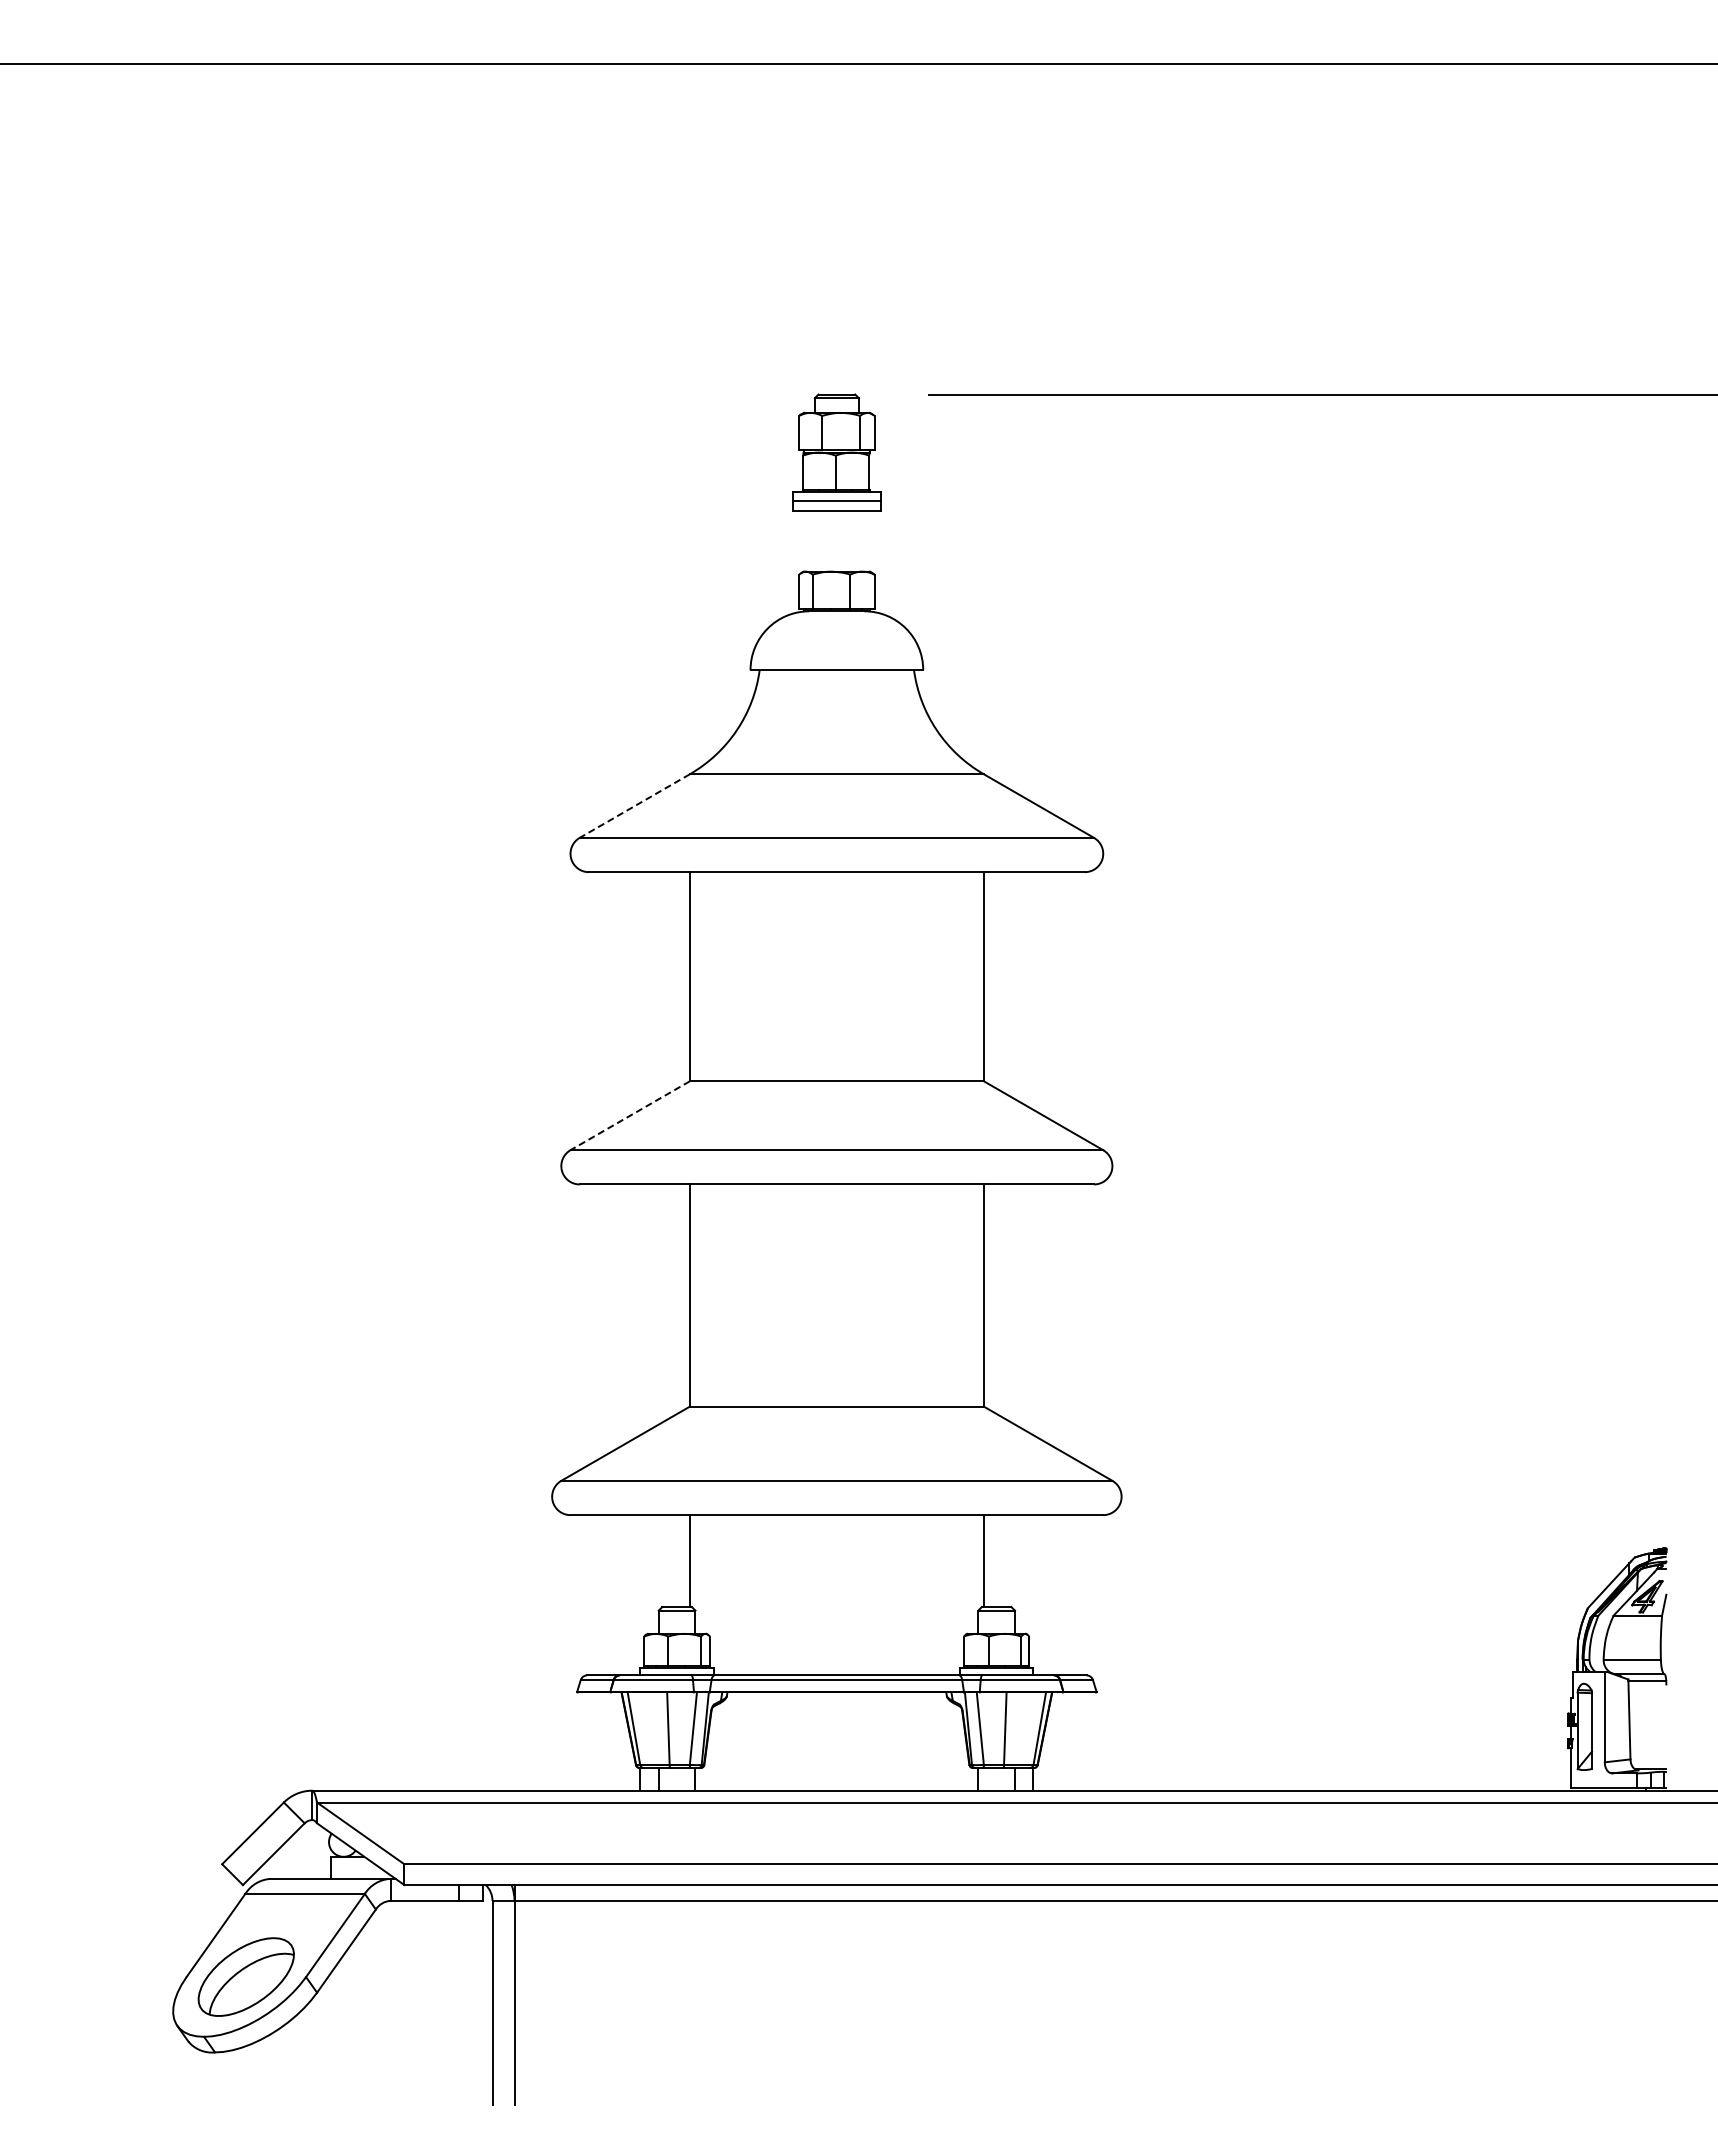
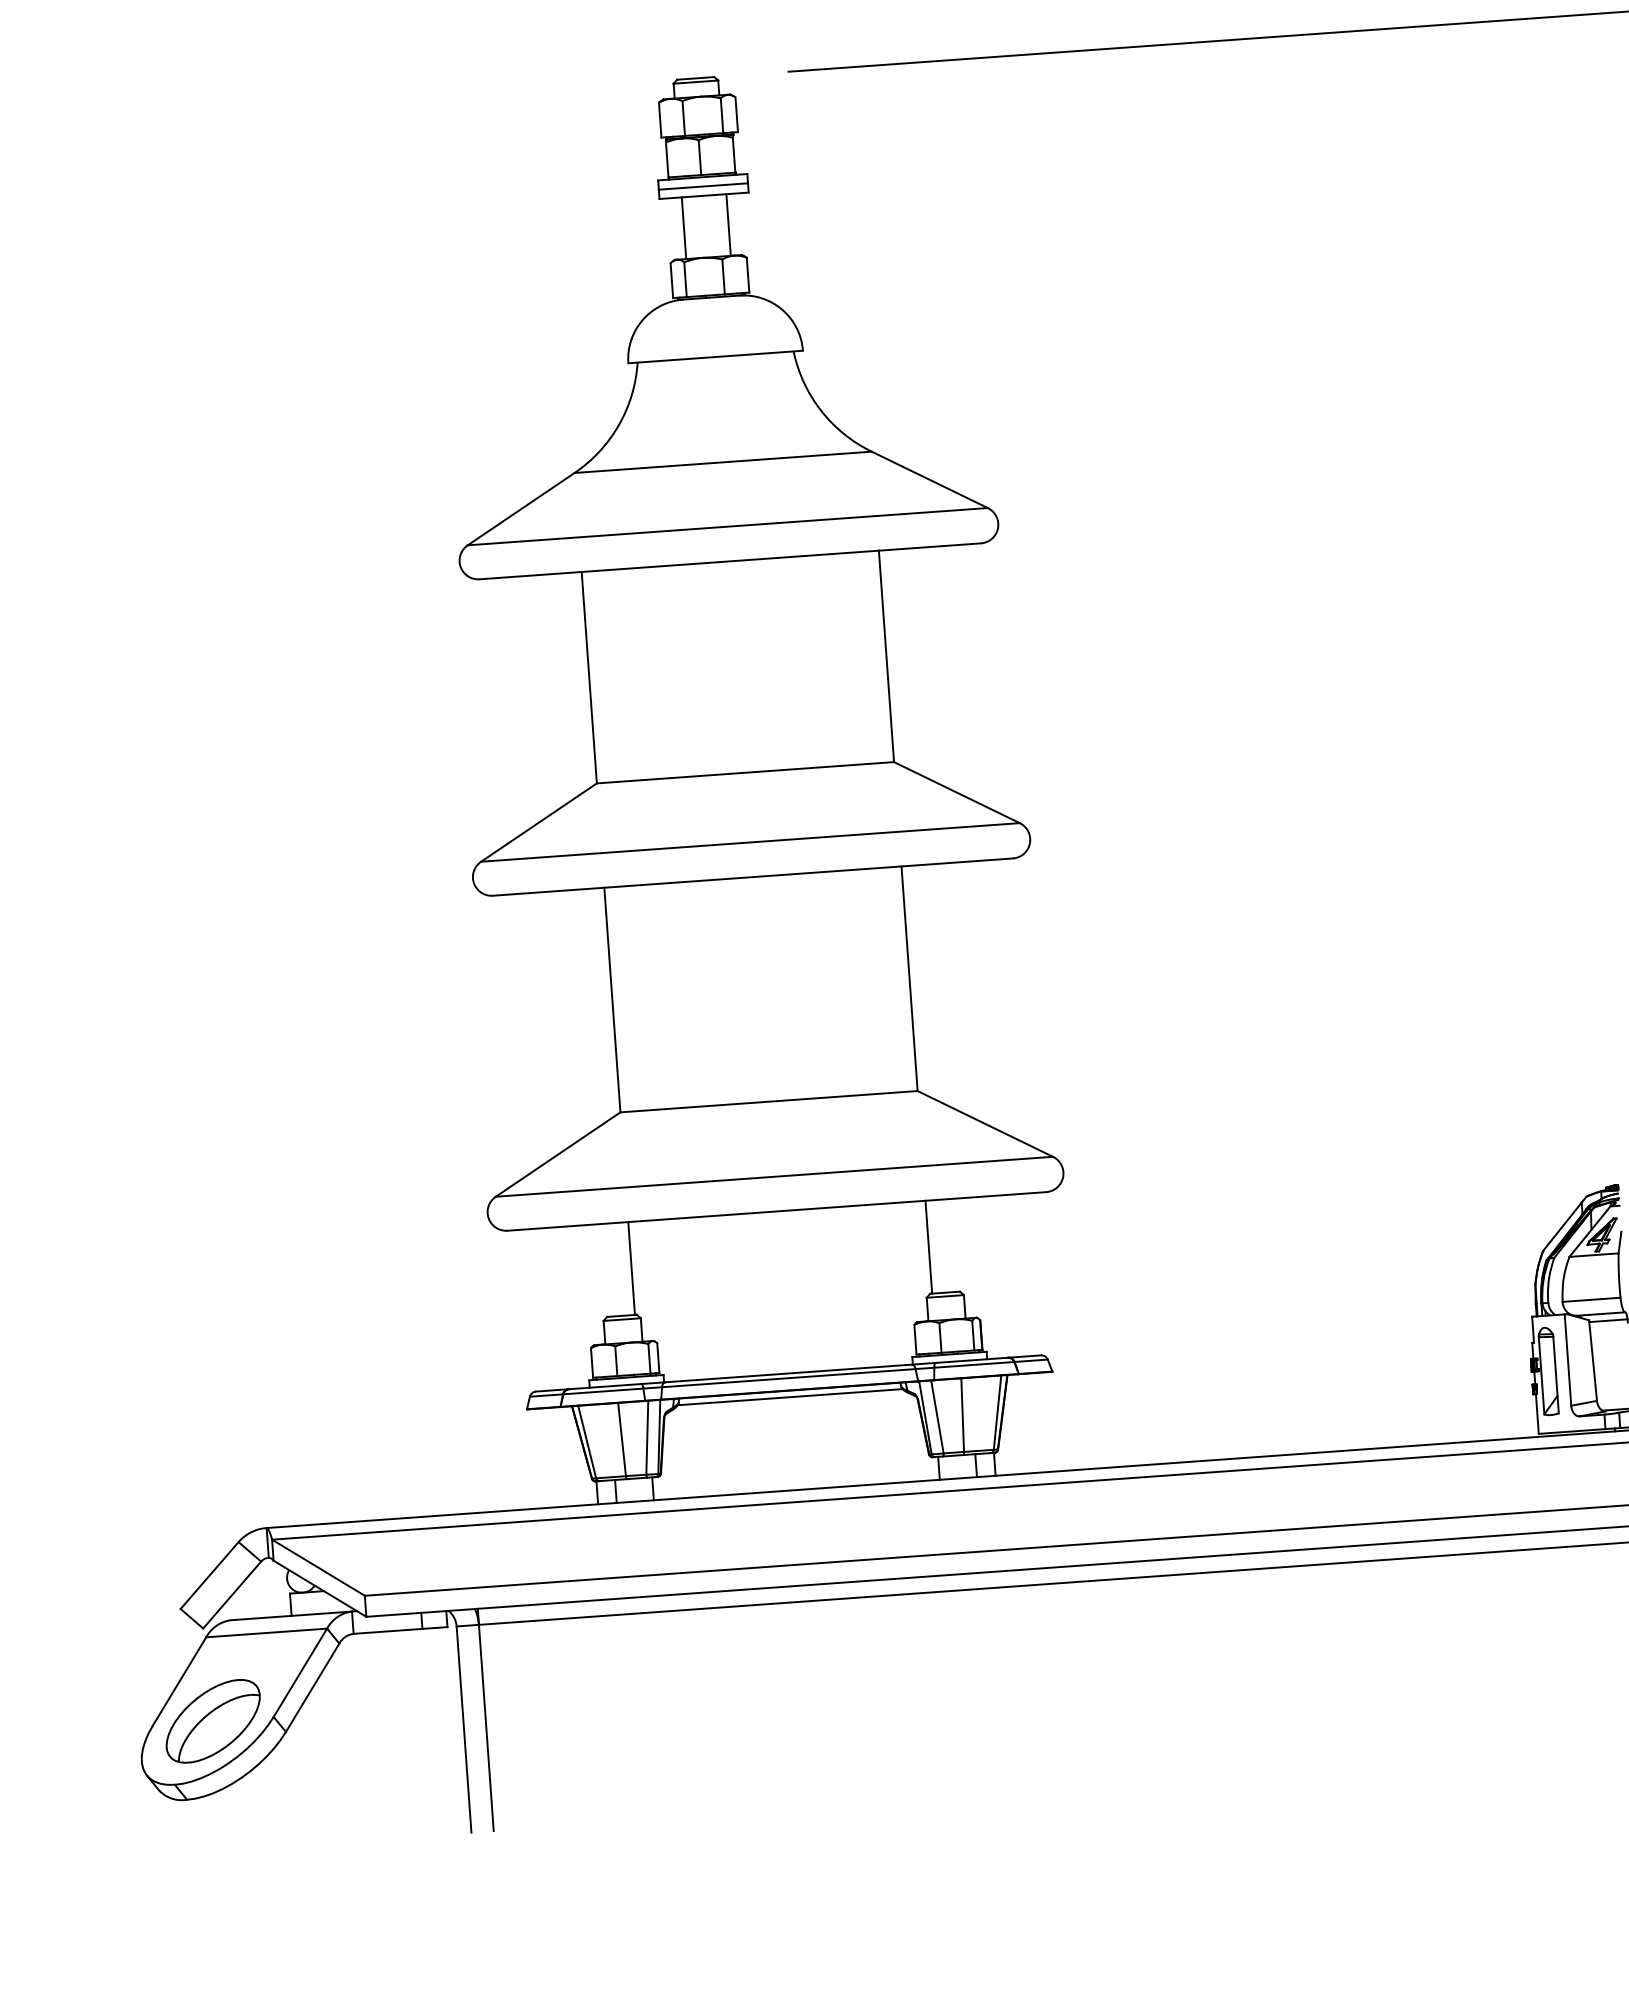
line: (814, 540) -> (683, 227), added
line: (858, 540) -> (728, 224), added
line: (634, 806) -> (520, 509), dashed -> solid
line: (630, 1115) -> (539, 822), dashed -> solid
line: (836, 1698) -> (789, 1396), added

